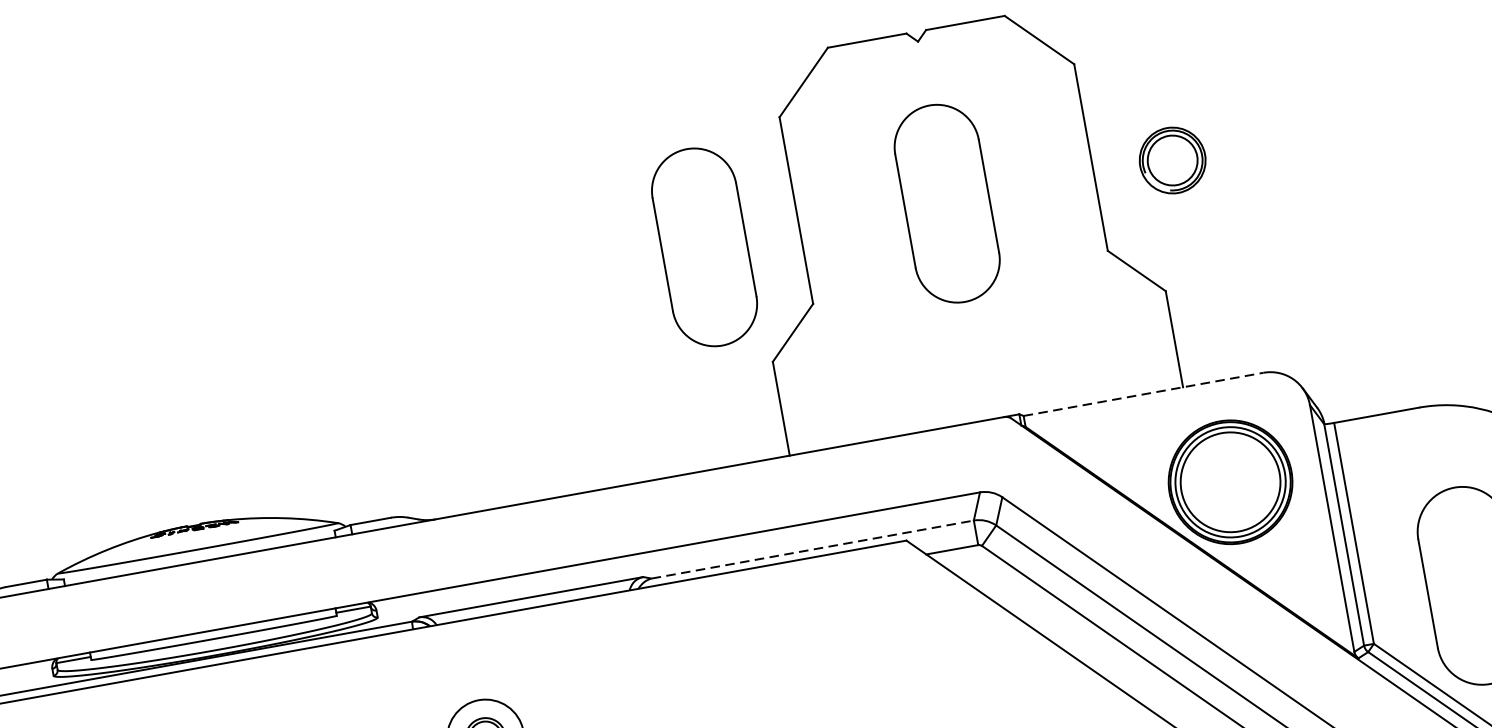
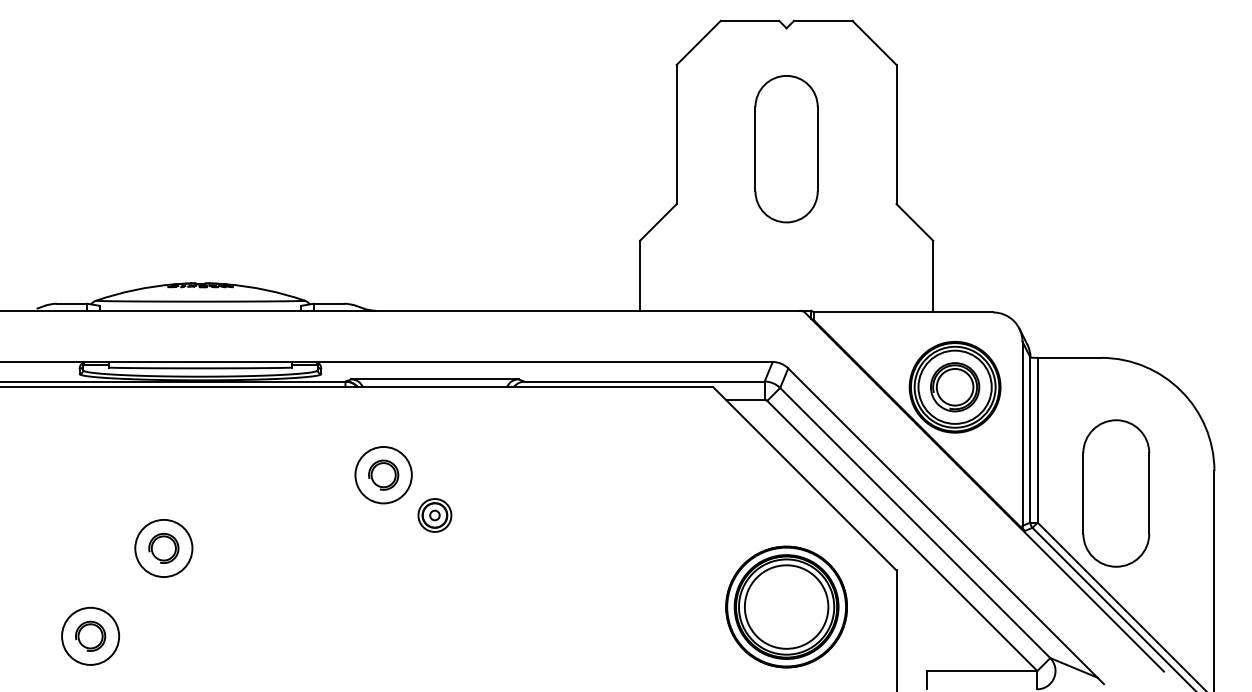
part: (1173, 160) -> (955, 387), moved
part: (704, 247) -> (605, 149), removed
line: (1144, 394) -> (904, 312), dashed -> solid
line: (812, 549) -> (644, 381), dashed -> solid

